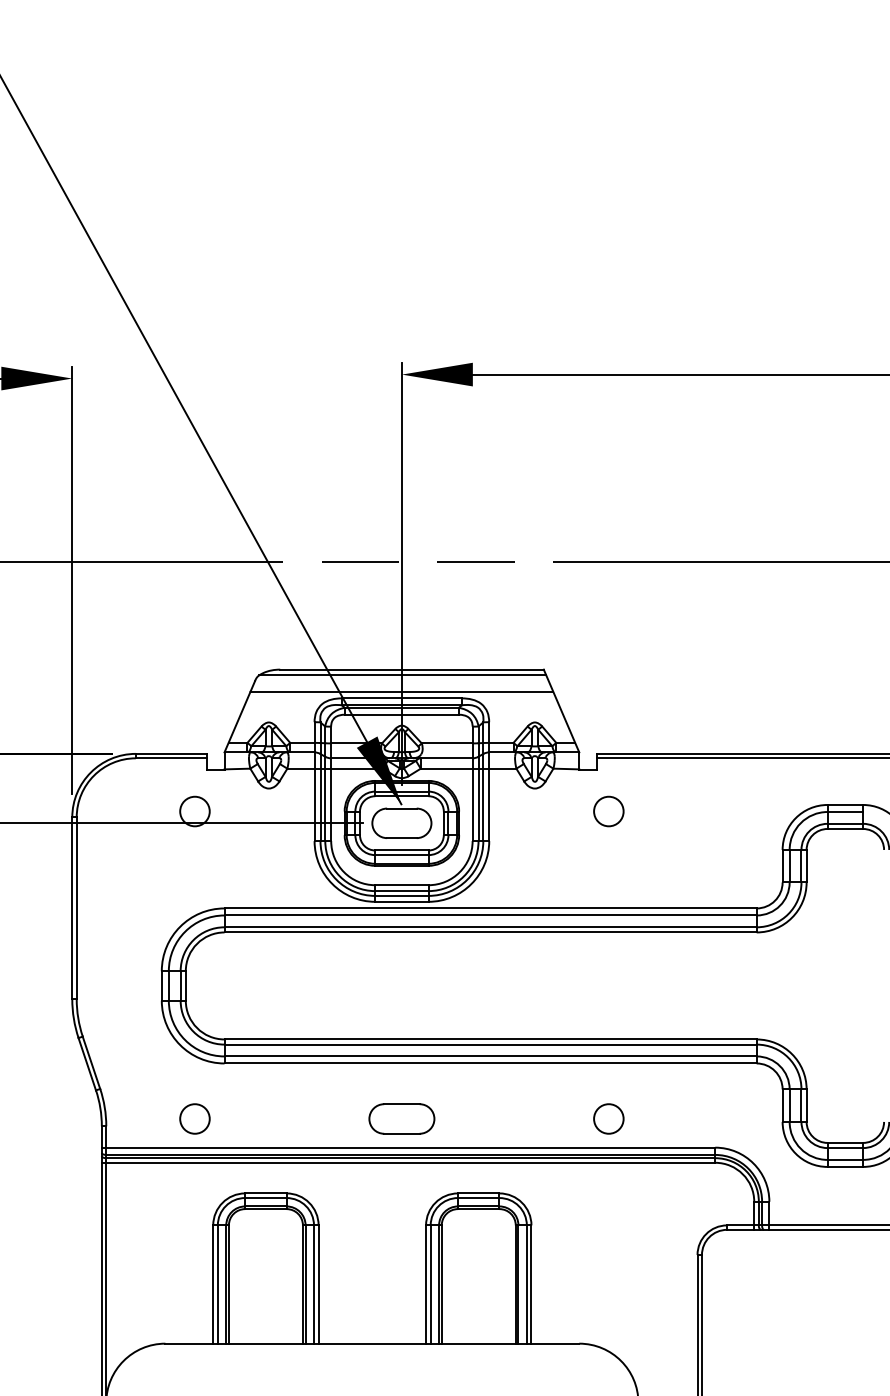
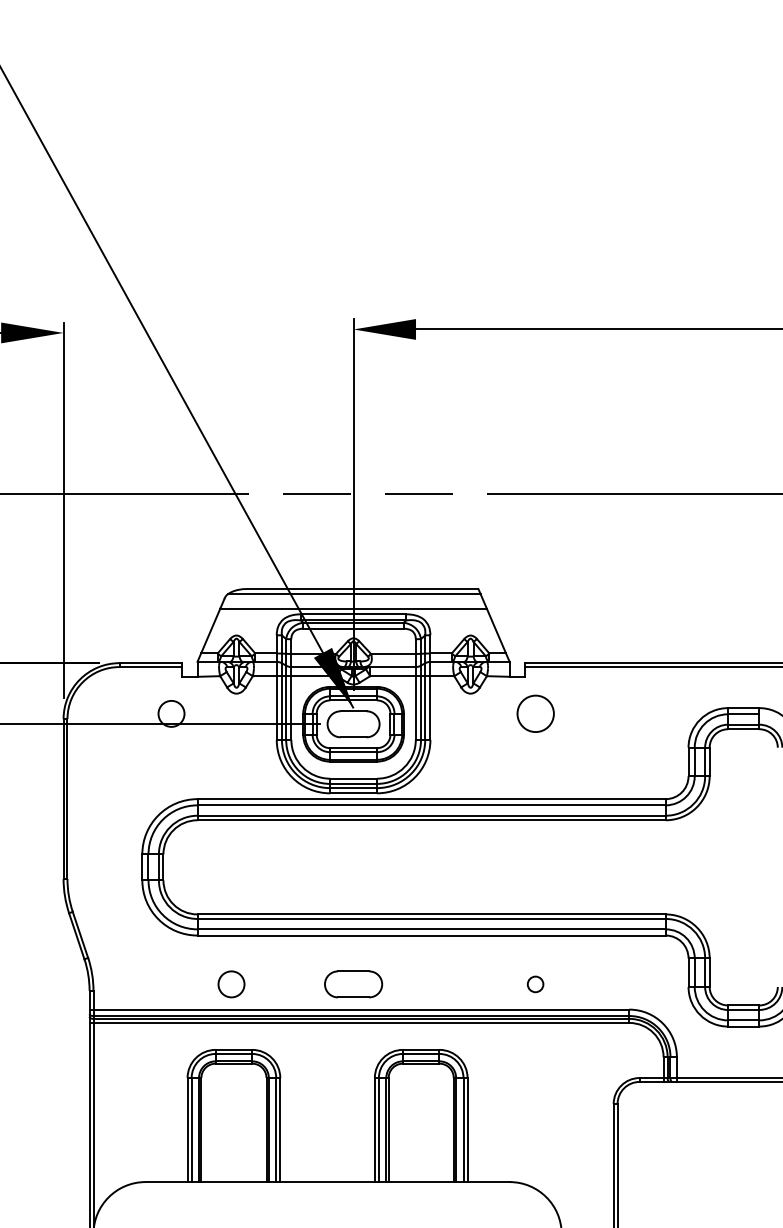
circle: (608, 811) -> (535, 713), size x1.4
circle: (194, 1119) -> (231, 984), moved
circle: (608, 1119) -> (535, 984), size x0.6

